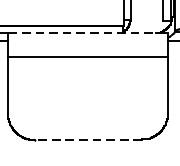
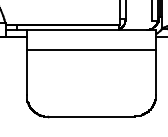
line: (88, 33) -> (91, 30), dashed -> solid
line: (88, 139) -> (91, 116), dashed -> solid

